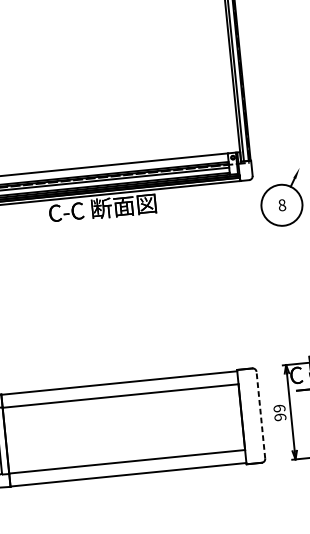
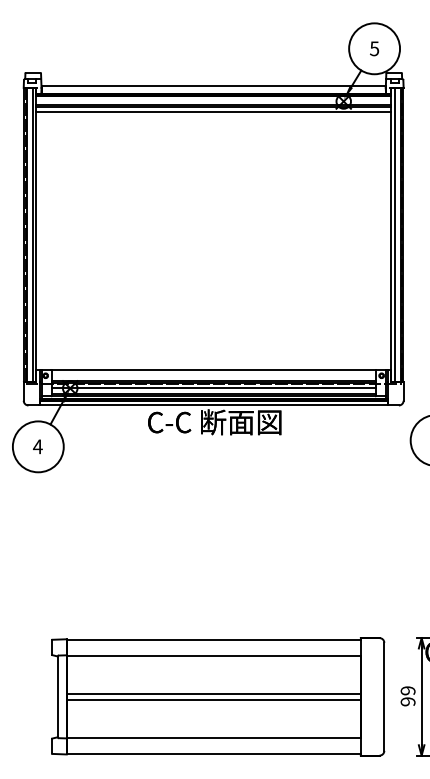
line: (261, 414) -> (384, 696), dashed -> solid
line: (123, 426) -> (213, 693), added
line: (124, 431) -> (213, 700), added

